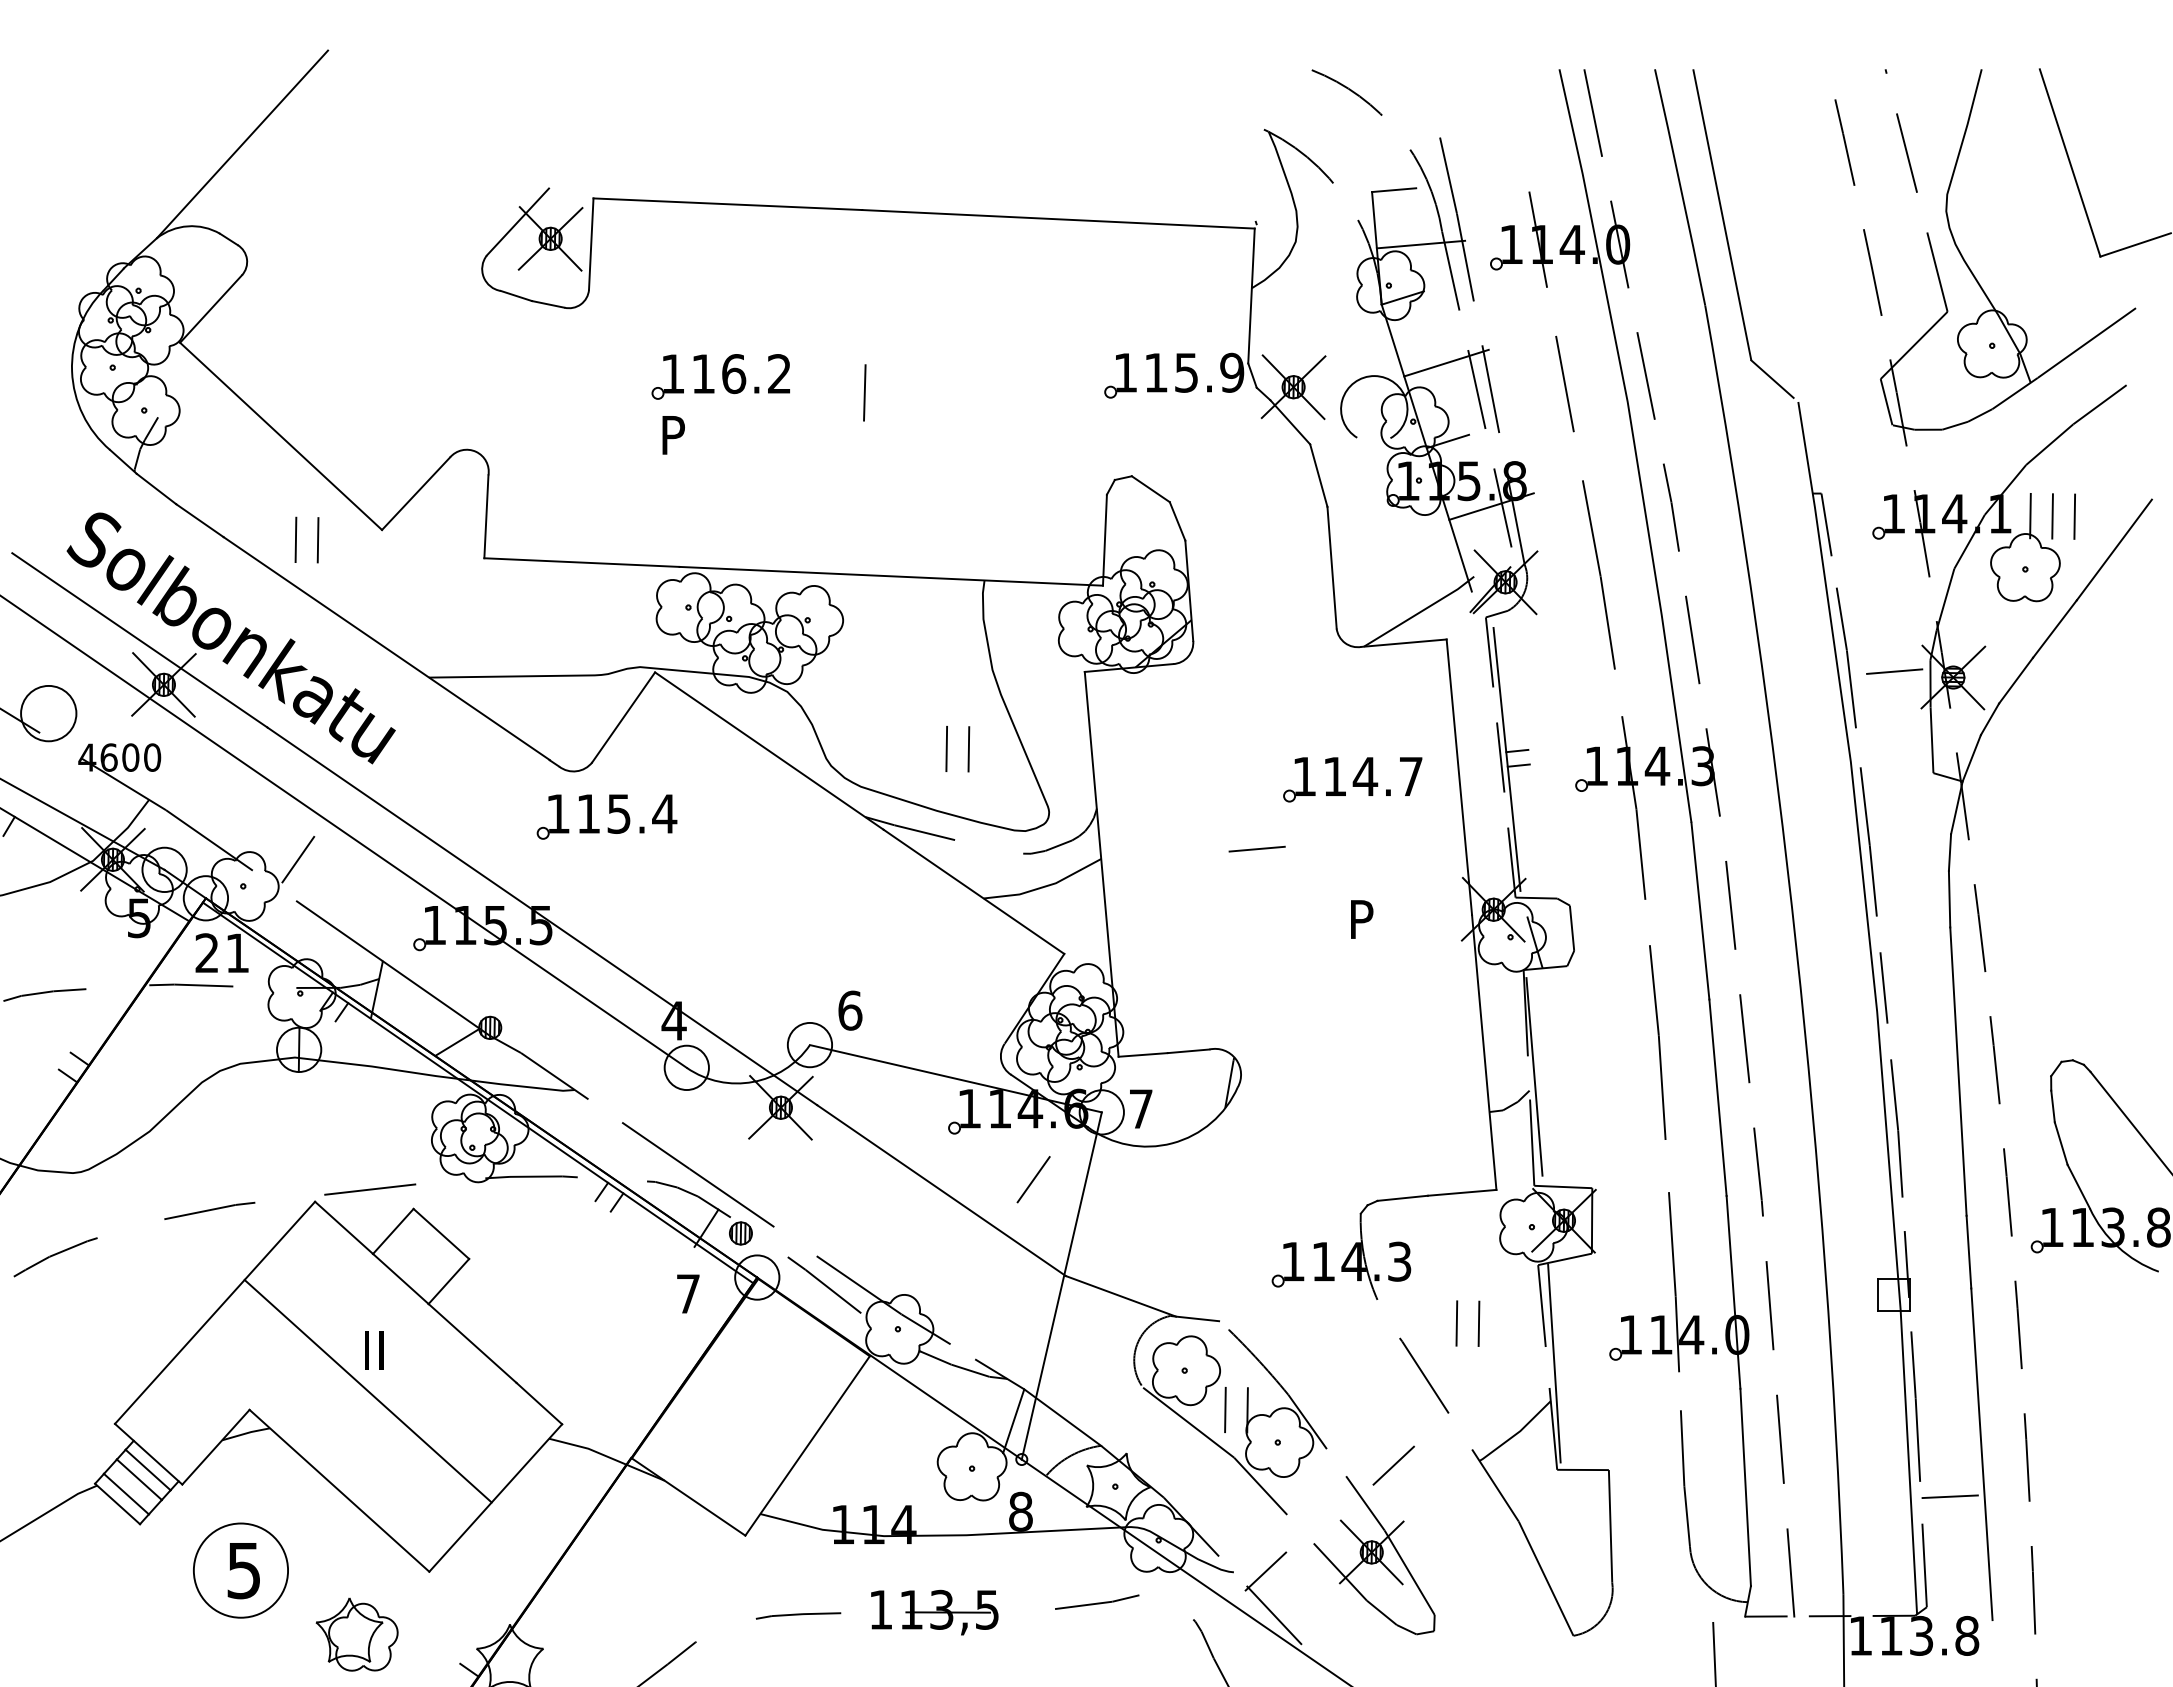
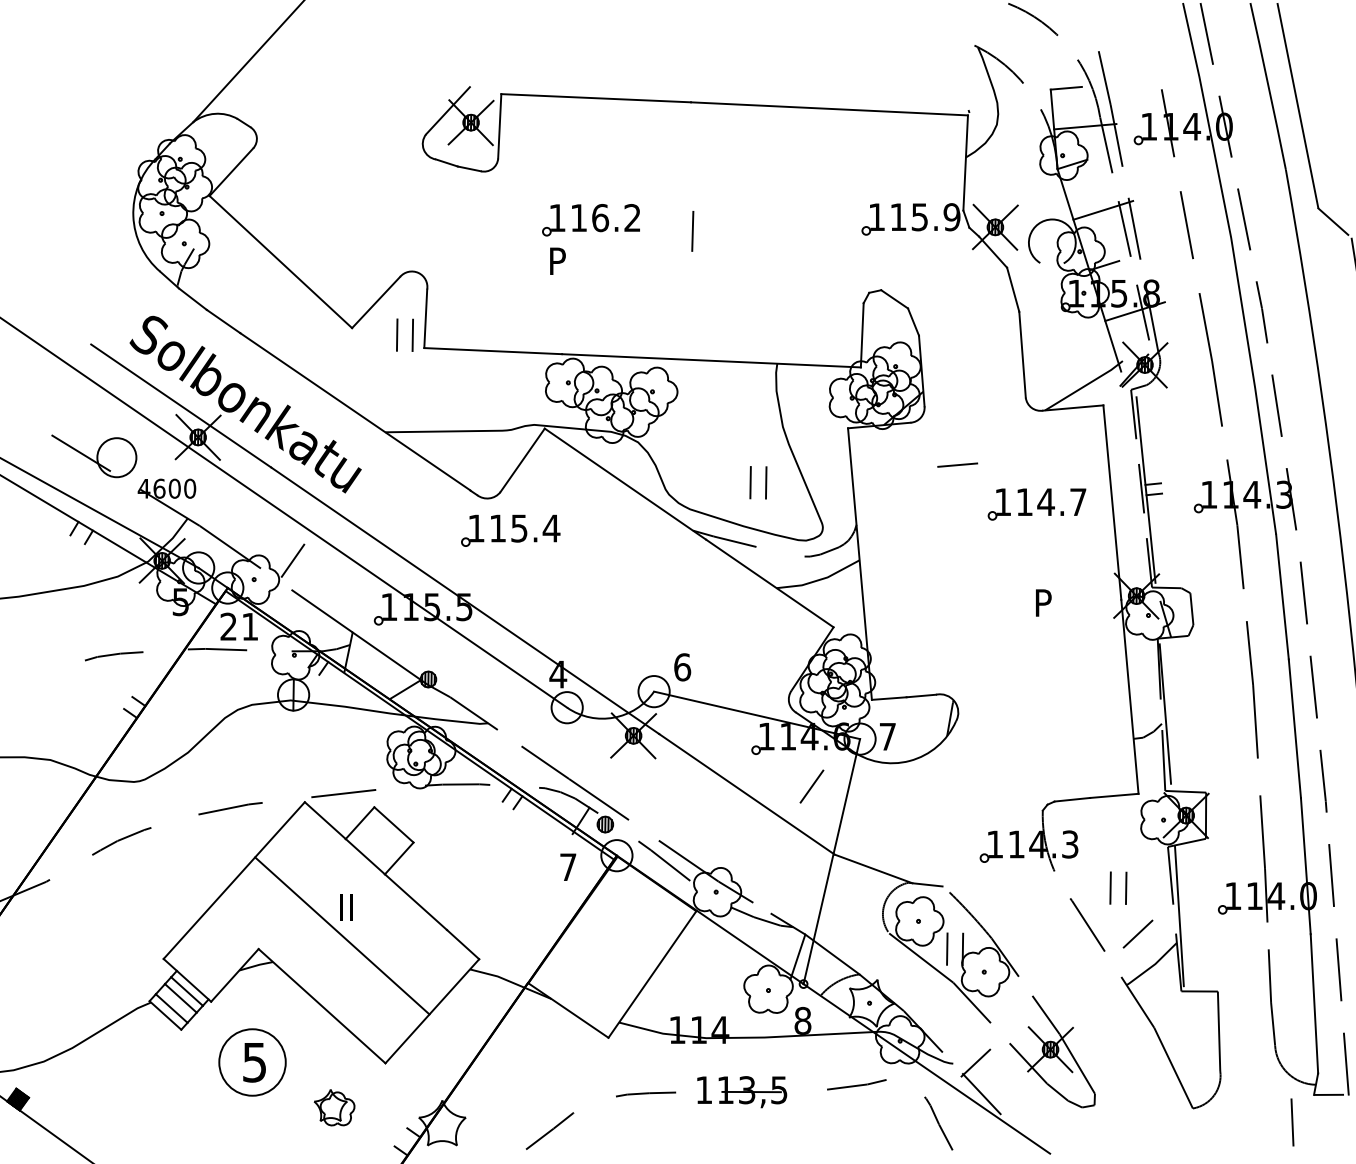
part: (296, 539) -> (397, 334), moved
line: (1256, 848) -> (957, 464), moved
line: (1393, 1465) -> (1137, 933), moved
part: (356, 1634) -> (334, 1107), size x0.7

